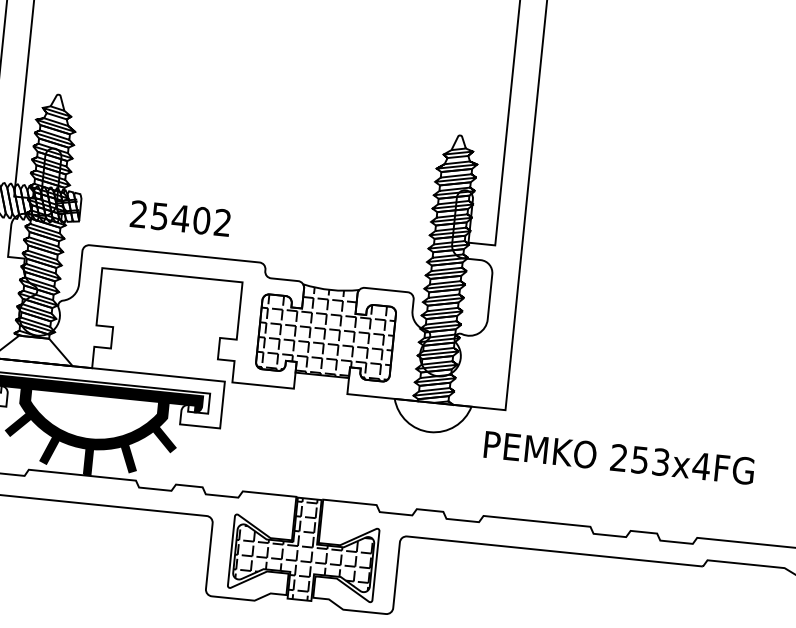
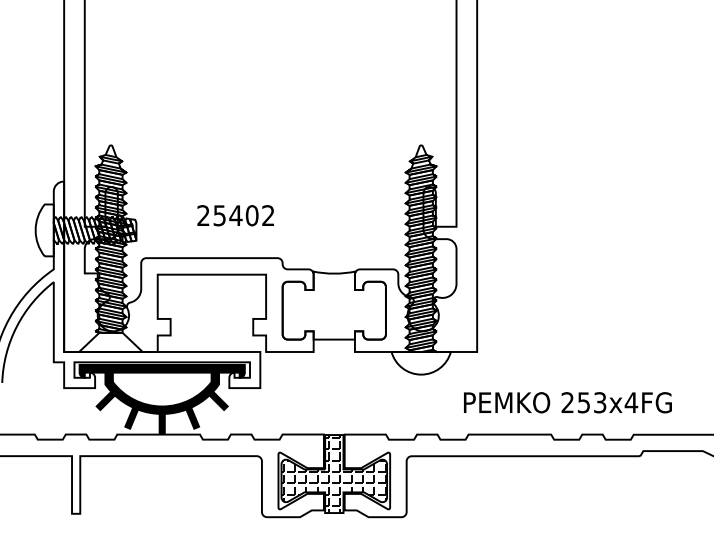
text: (180, 218) -> (235, 215), moved
hatch: (325, 331) -> (333, 305), removed
text: (618, 457) -> (567, 402), moved

